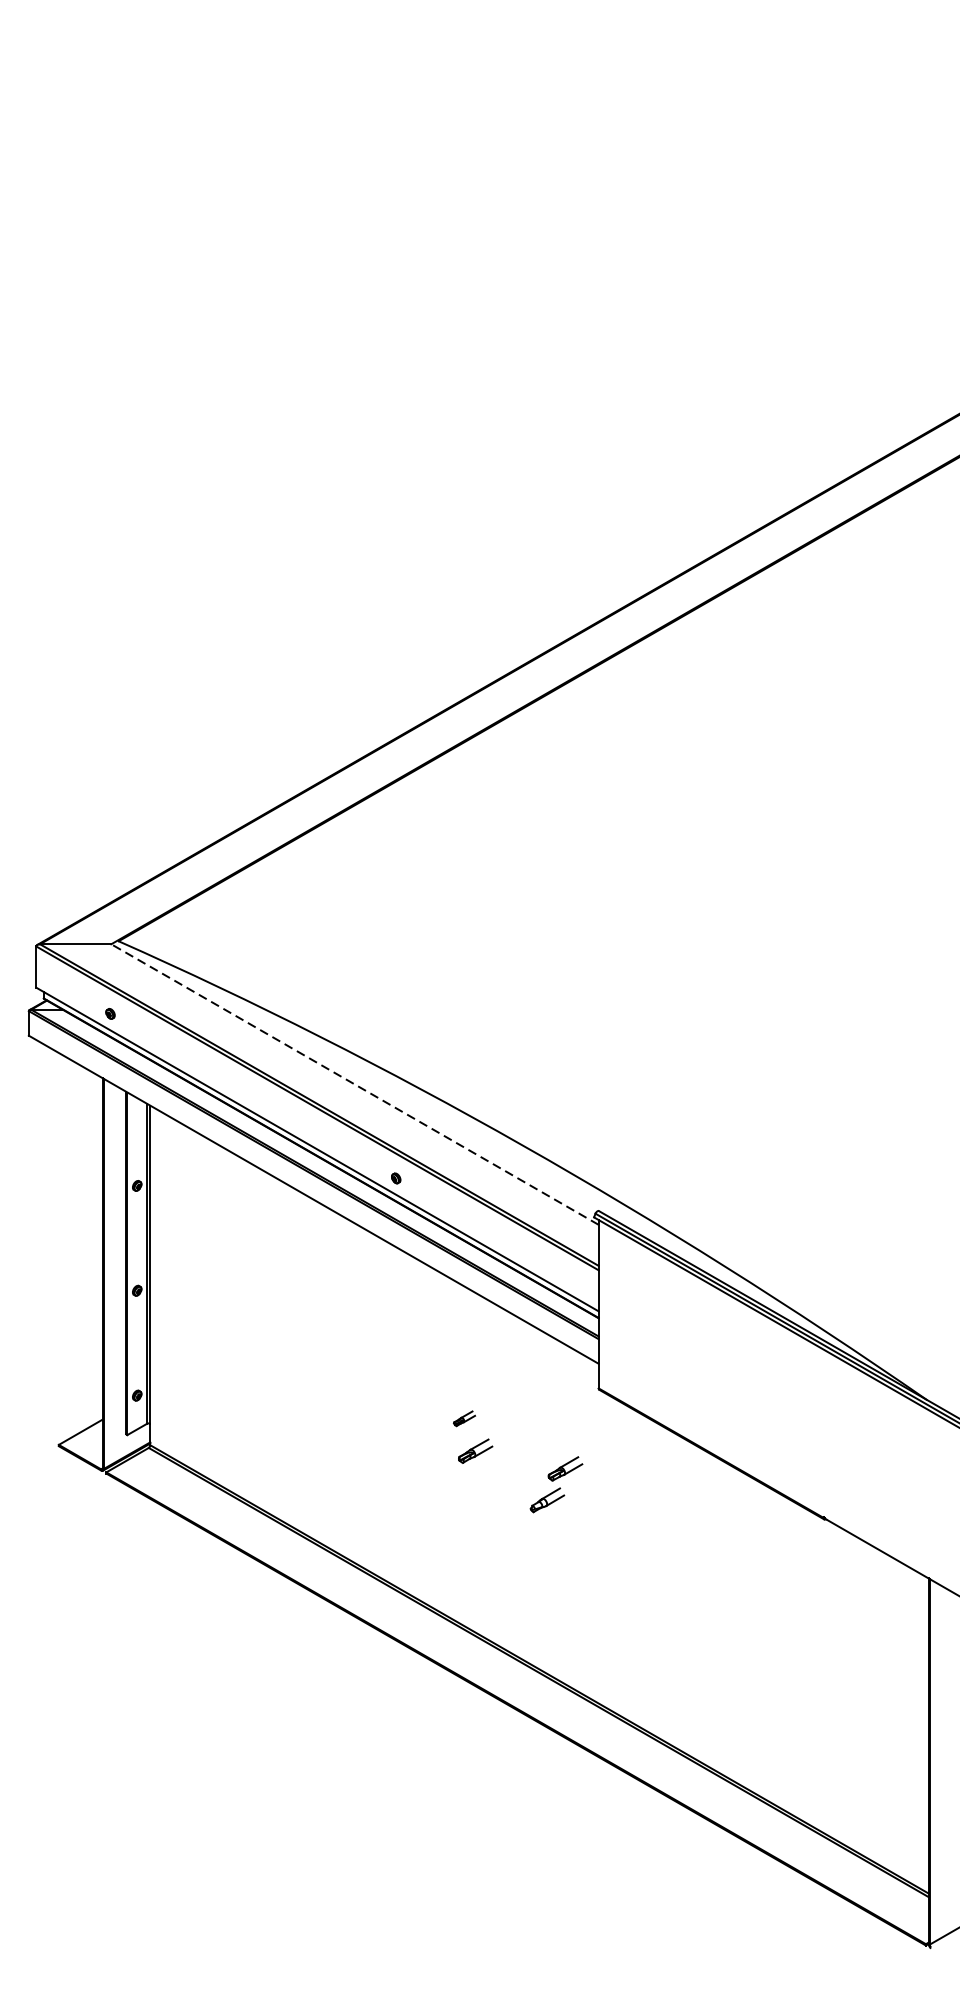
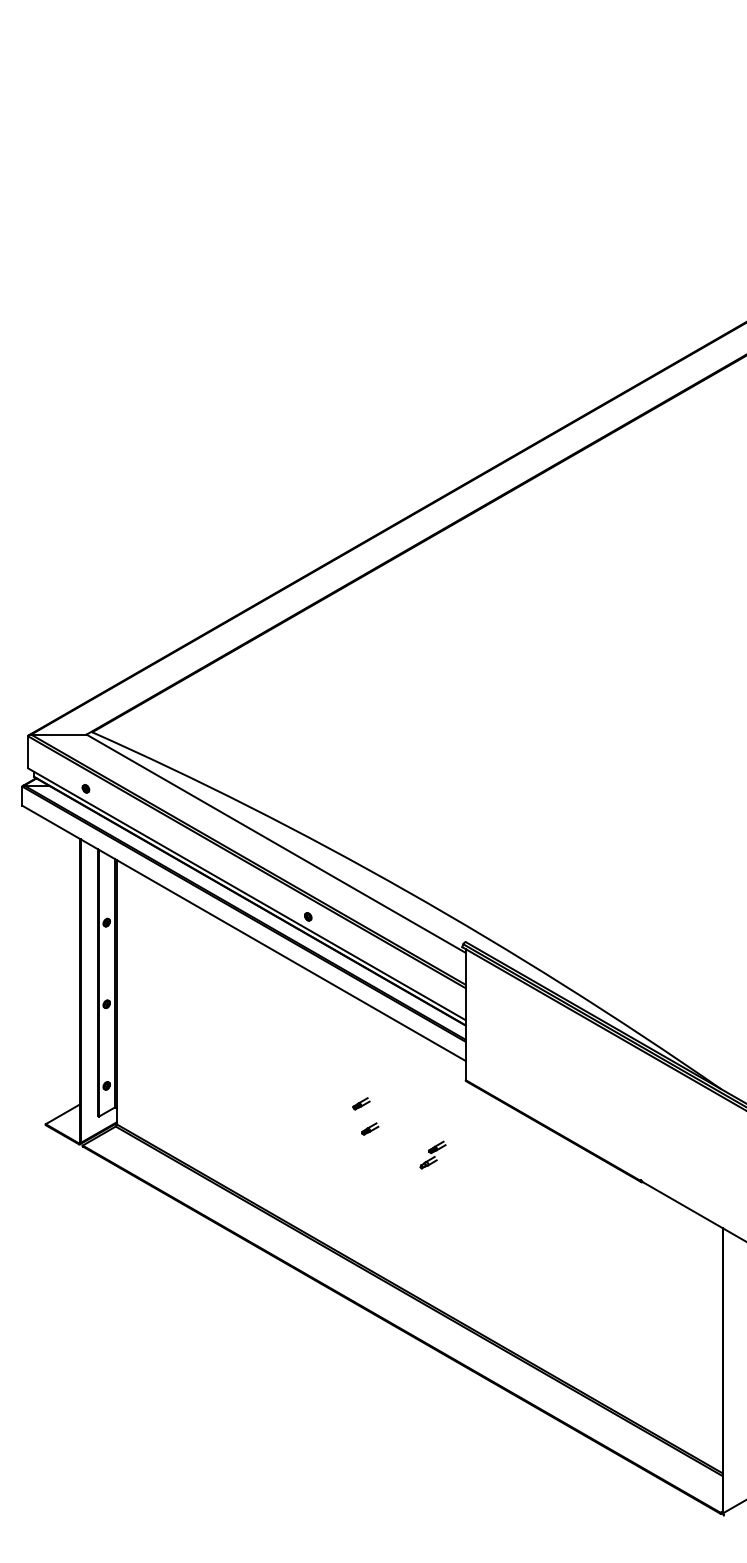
line: (355, 1084) -> (276, 843), dashed -> solid
part: (476, 1450) -> (370, 1128), size x0.62
part: (555, 1483) -> (432, 1154), size x0.62

